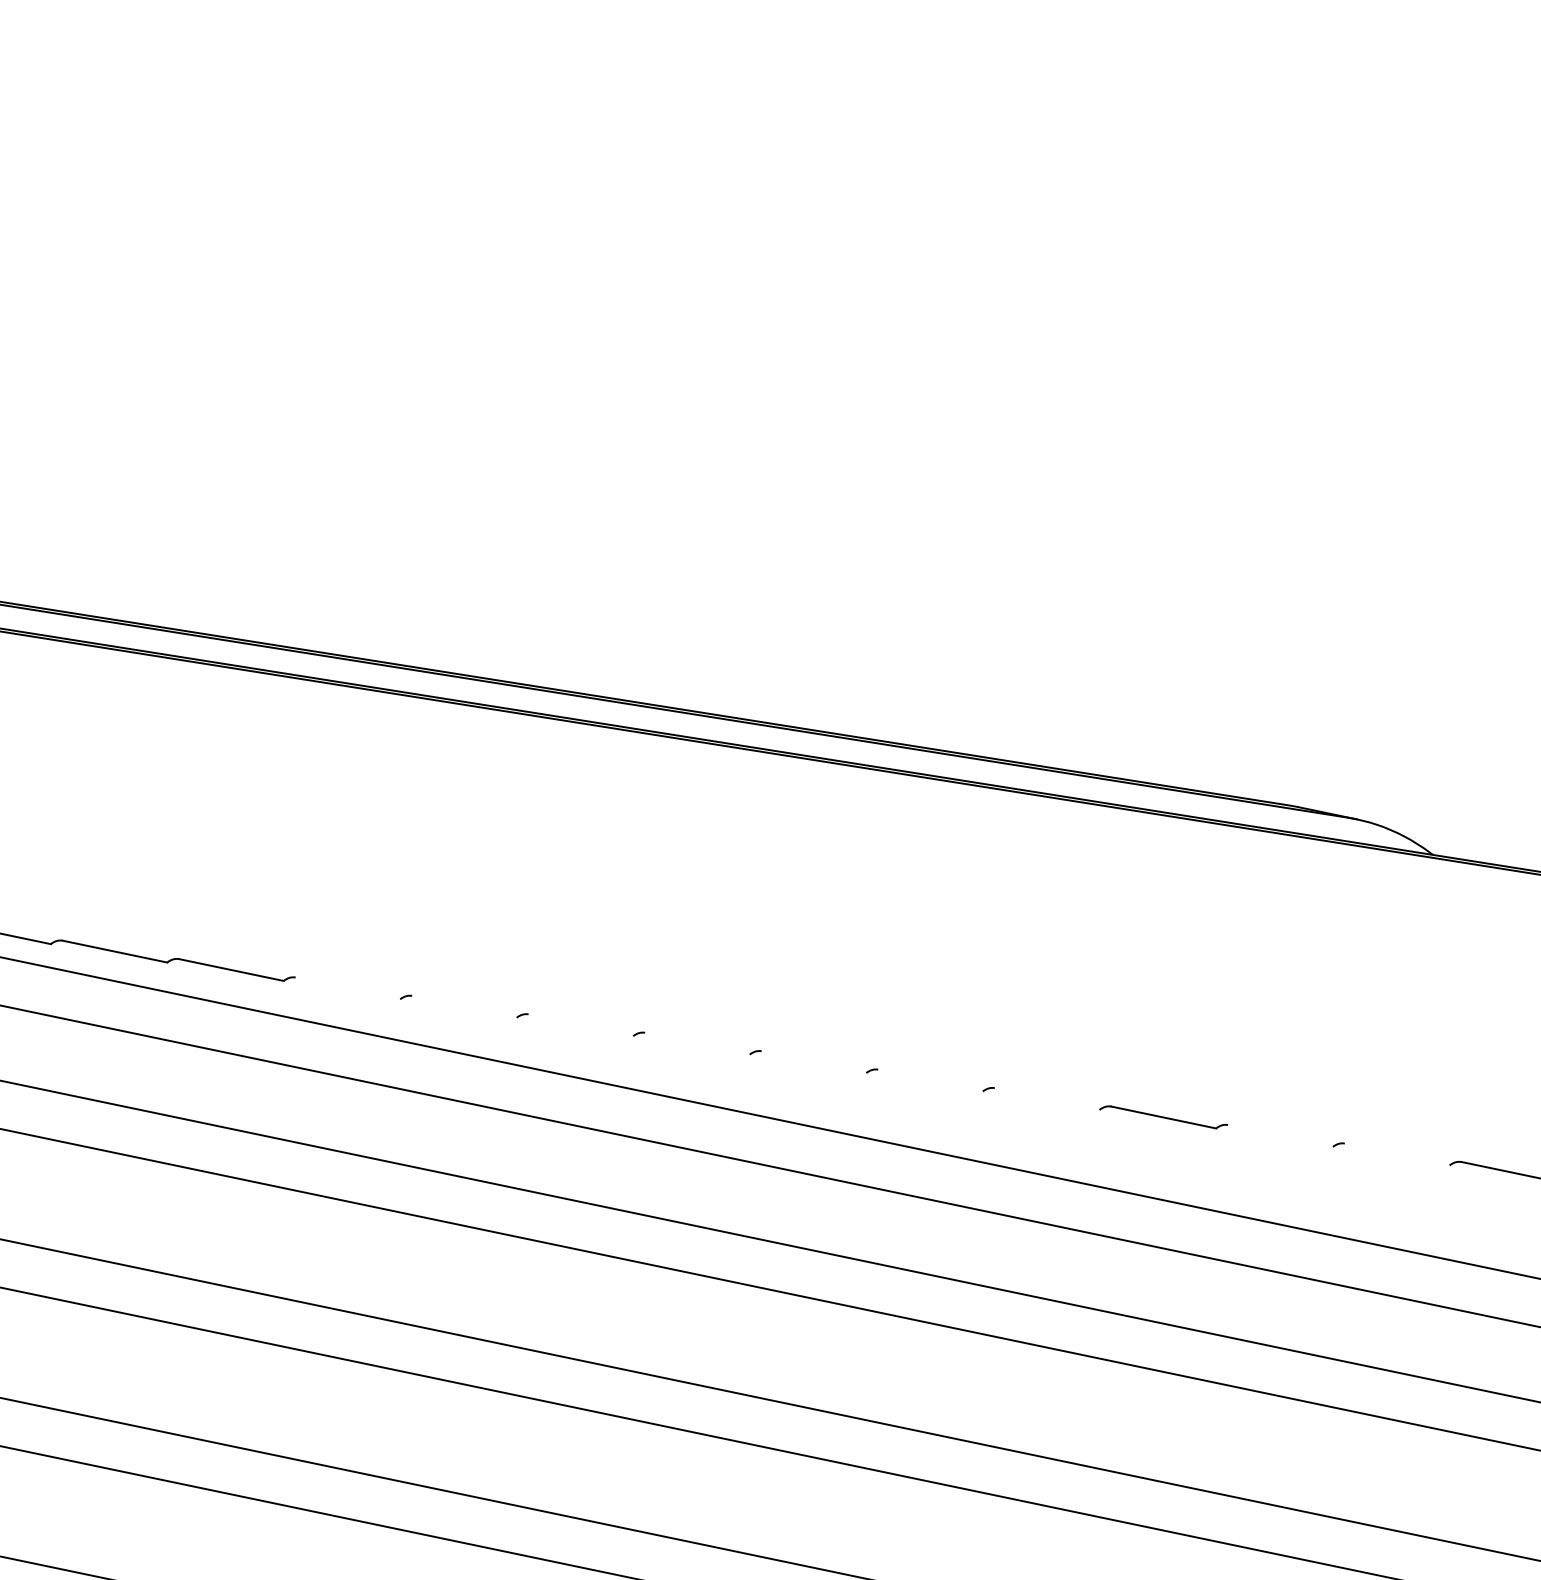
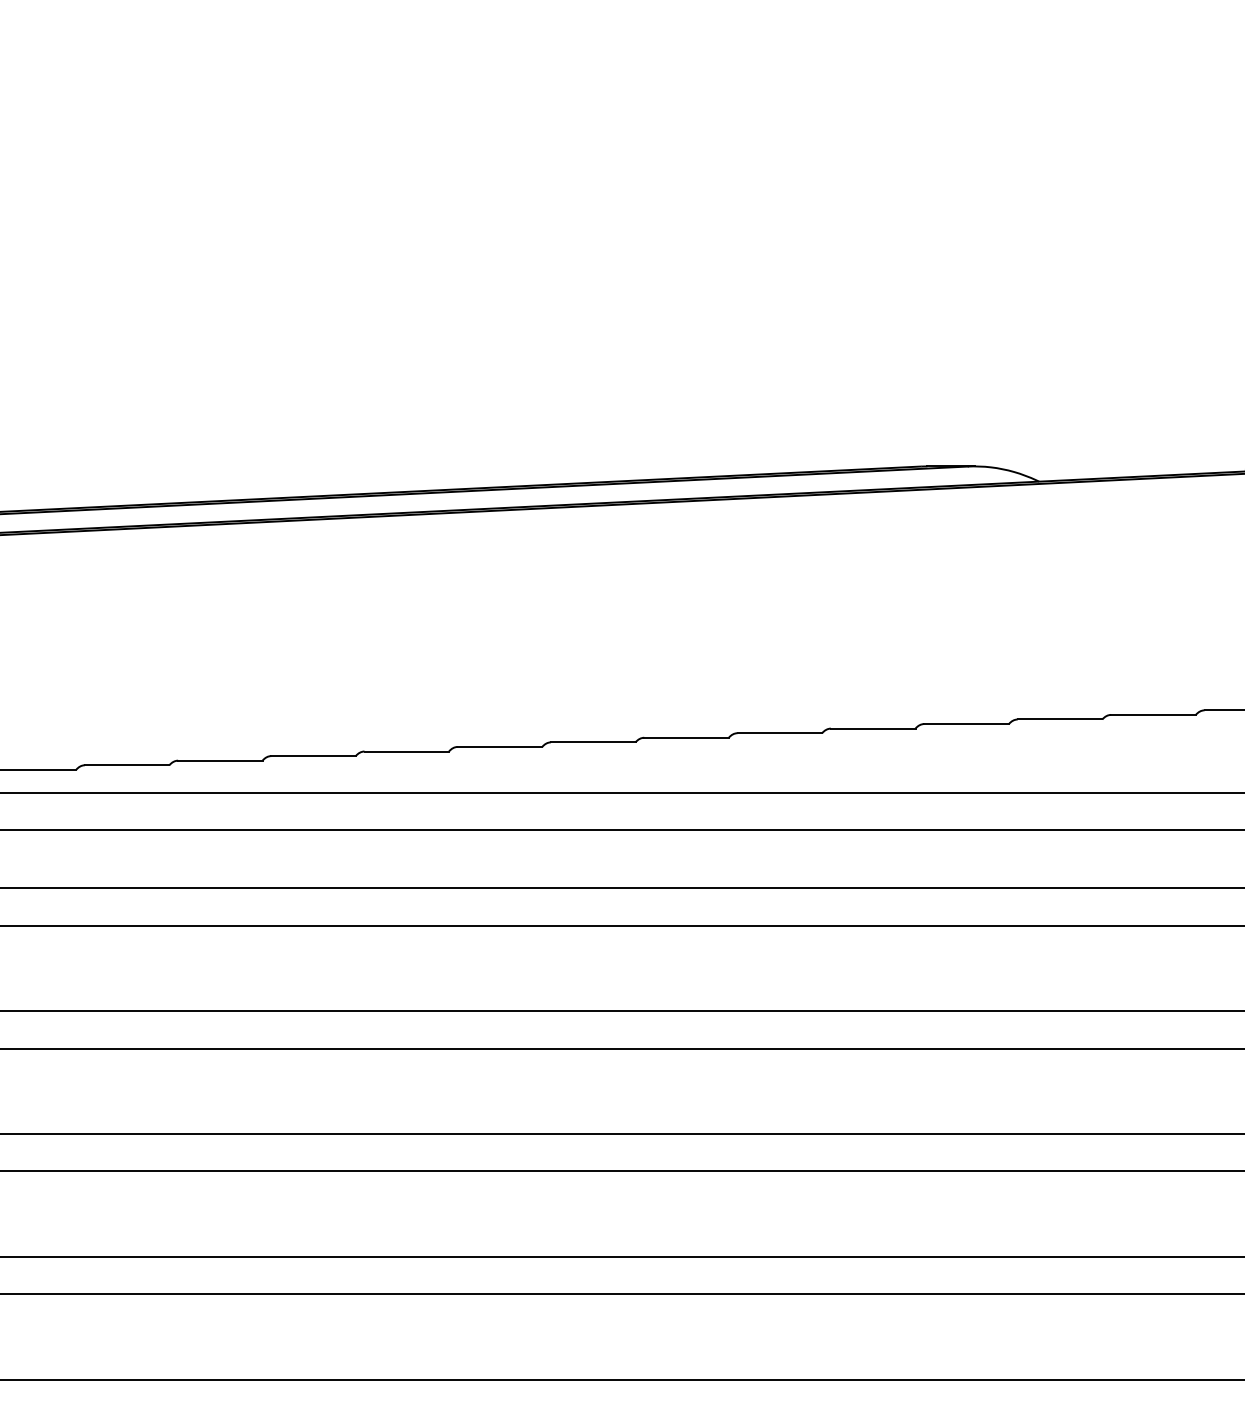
line: (348, 988) -> (220, 760), added
line: (464, 1007) -> (313, 756), added
line: (580, 1025) -> (406, 751), added
line: (696, 1043) -> (499, 746), added
line: (814, 1062) -> (593, 742), added
line: (930, 1080) -> (686, 737), added
line: (1046, 1099) -> (779, 733), added
line: (1280, 1136) -> (966, 724), added
line: (1396, 1154) -> (1059, 719), added

